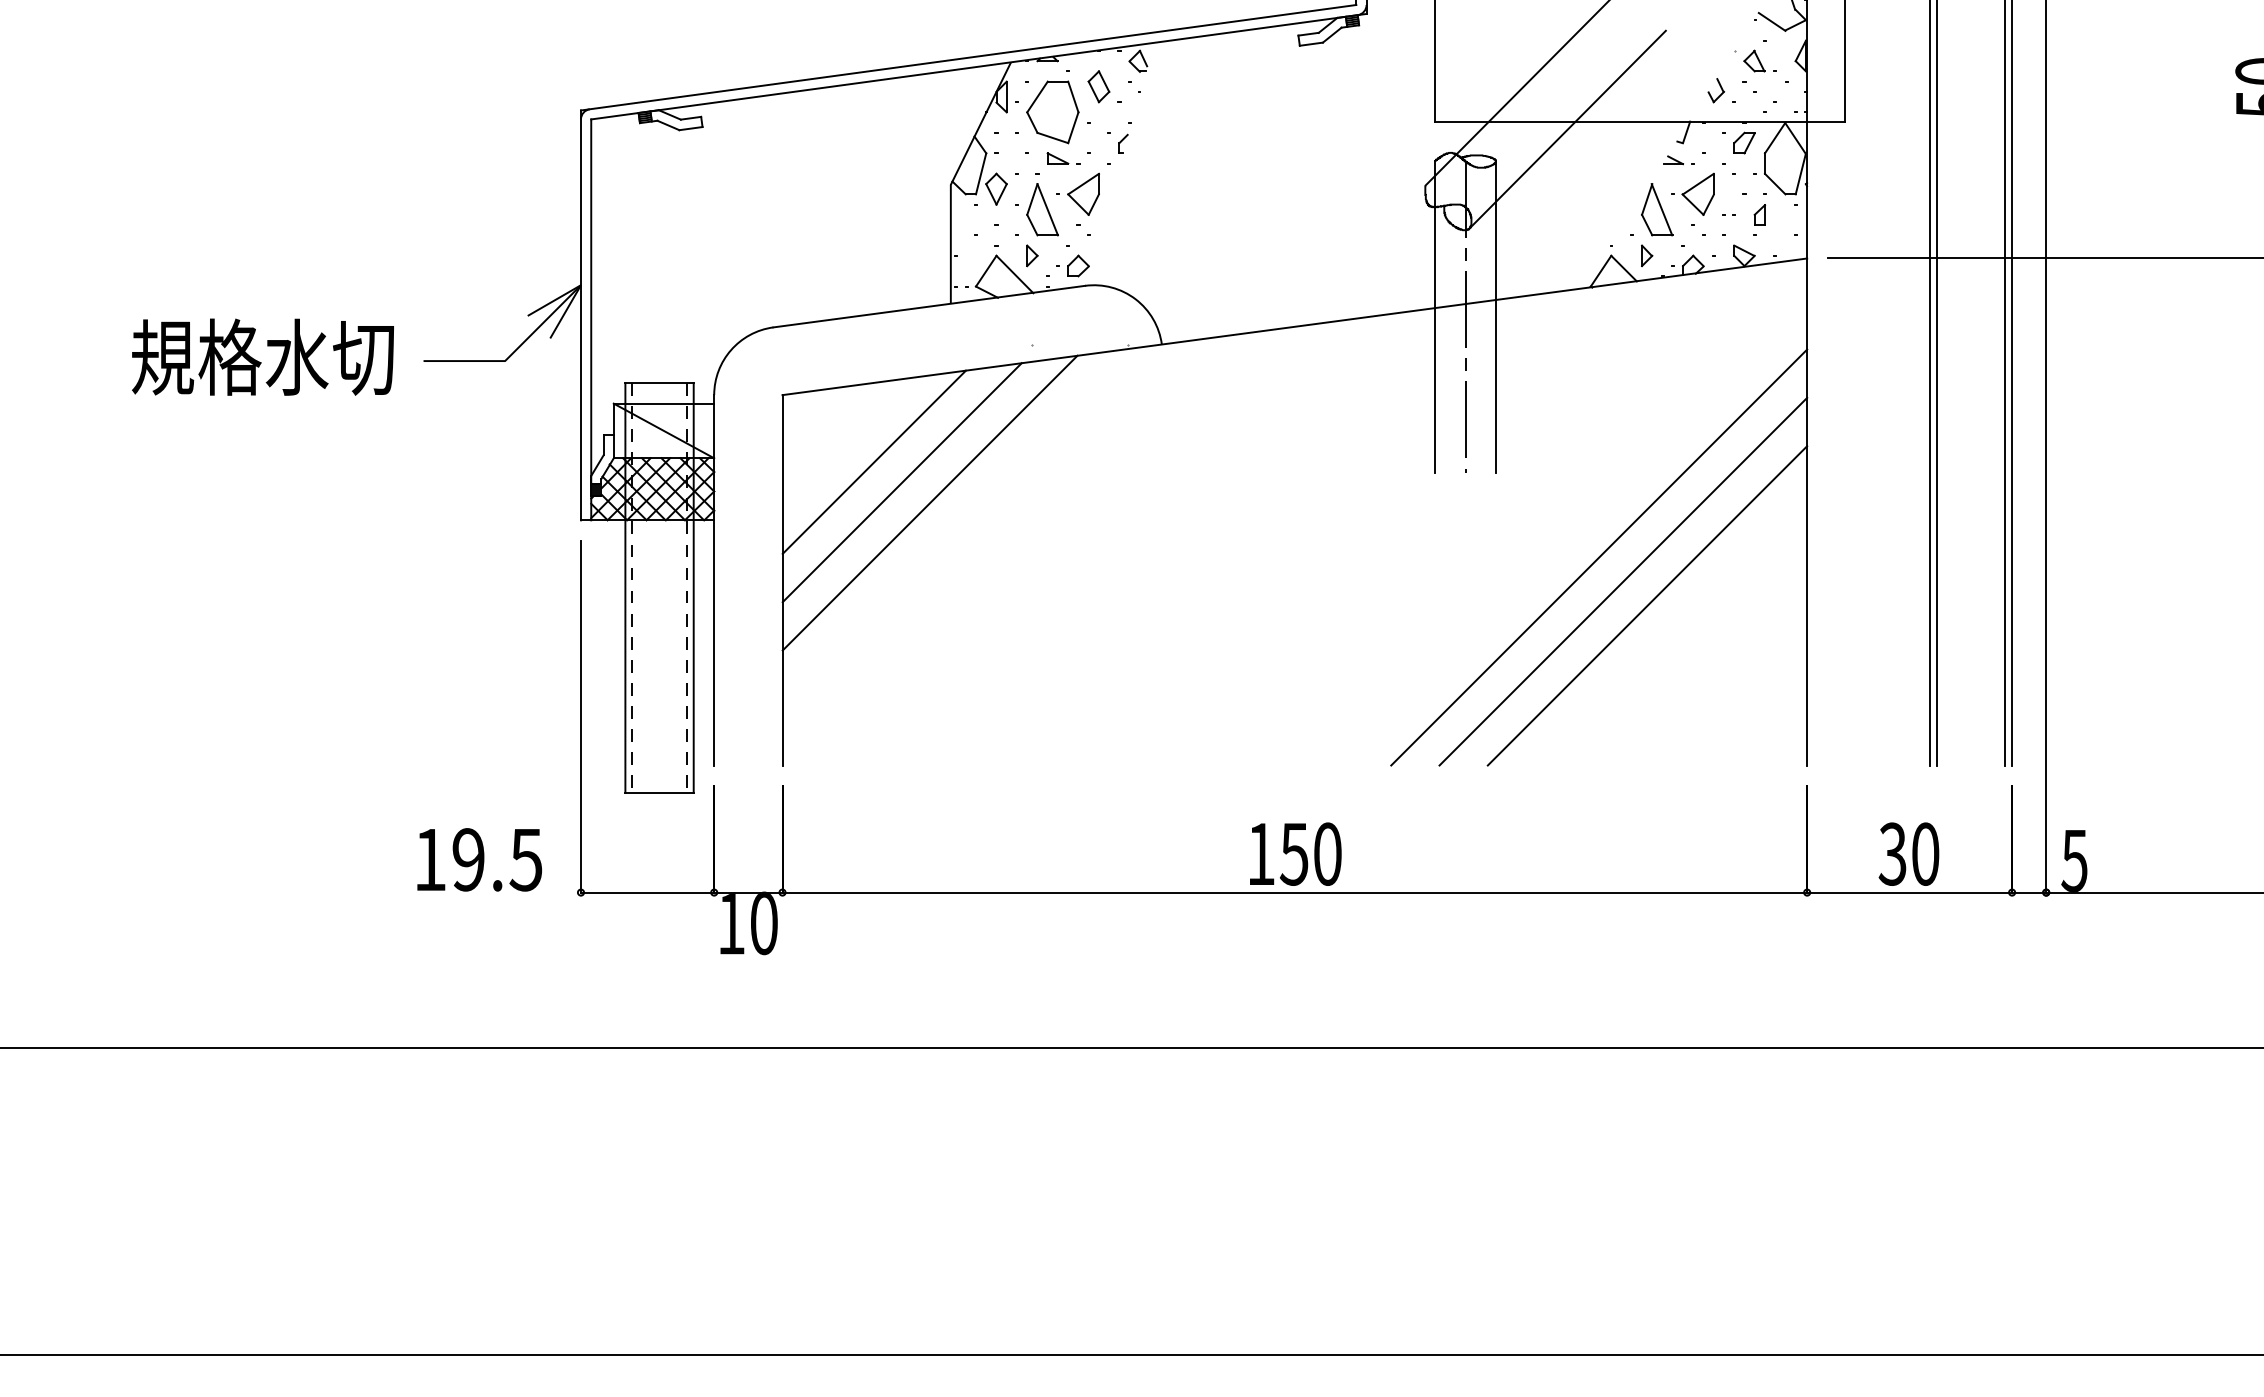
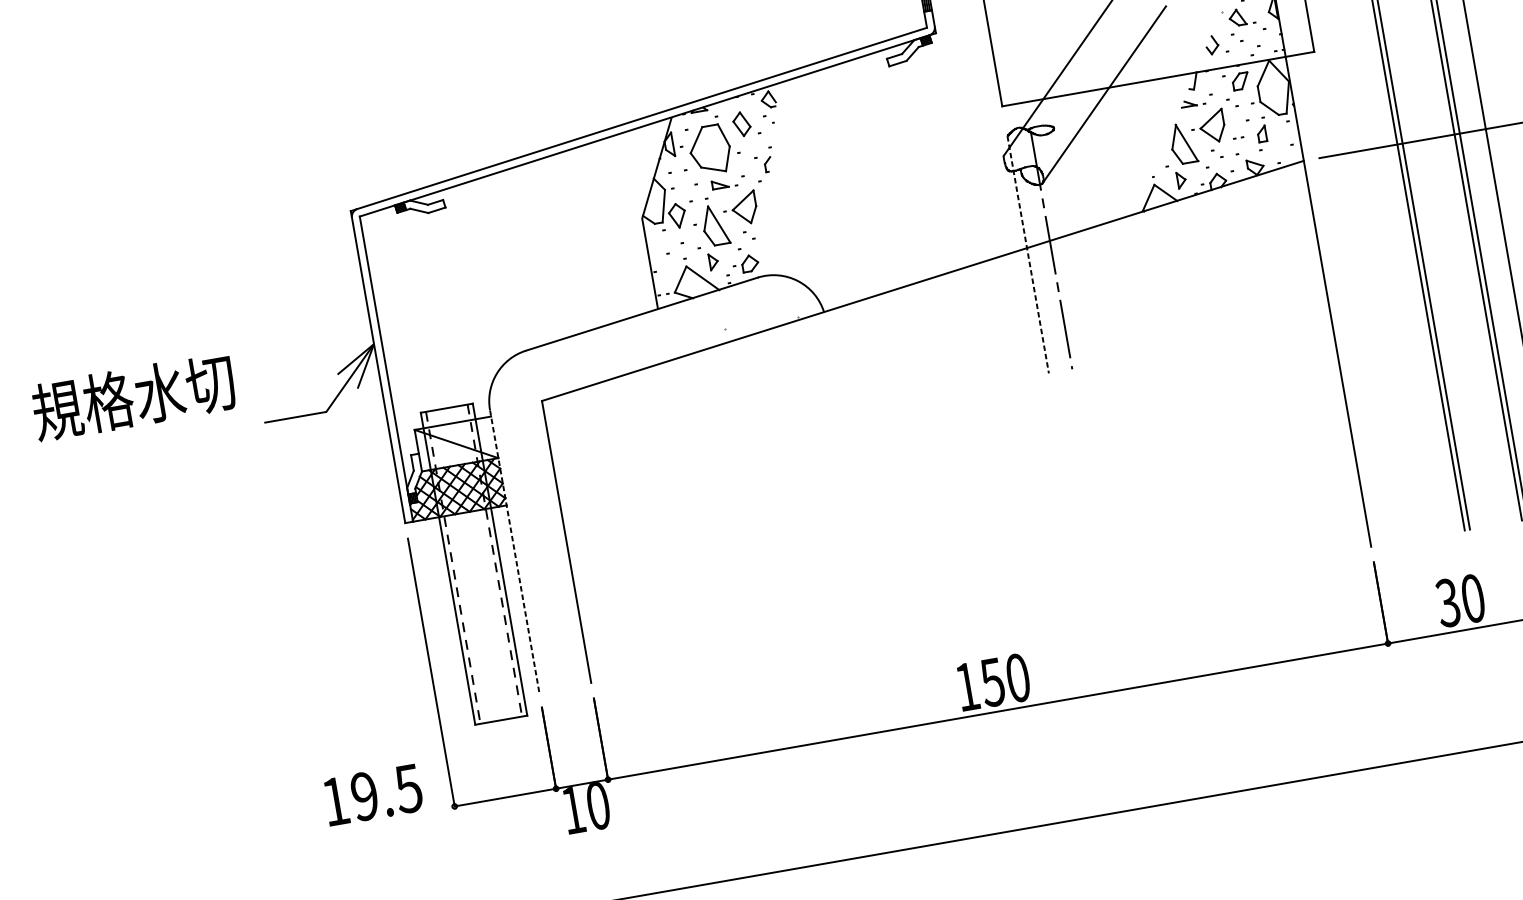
line: (1434, 316) -> (1027, 254), solid -> dashed
line: (1496, 316) -> (1075, 246), removed
text: (262, 356) -> (133, 396), moved
line: (873, 461) -> (620, 439), removed
line: (901, 482) -> (644, 451), removed
line: (929, 502) -> (668, 463), removed
line: (1599, 557) -> (1185, 416), removed
line: (714, 579) -> (514, 550), solid -> dashed
line: (1623, 581) -> (1206, 431), removed
line: (1647, 605) -> (1228, 446), removed

